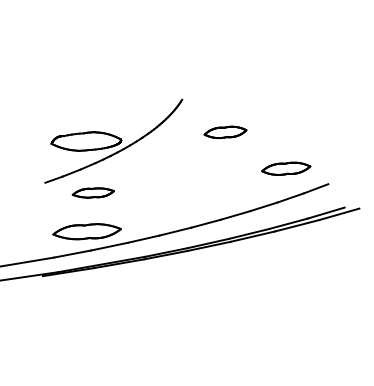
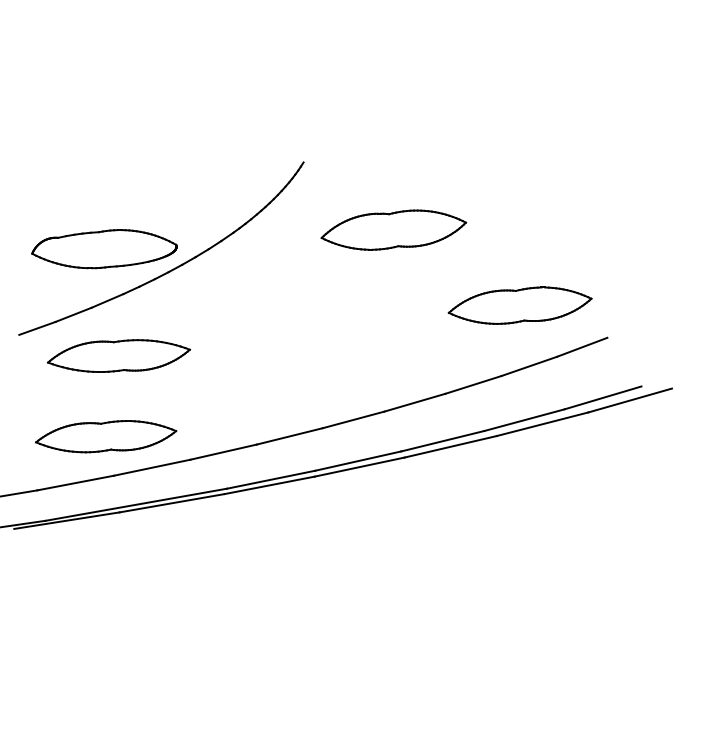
part: (225, 132) -> (393, 230), size x1.67
part: (285, 168) -> (518, 305), size x1.43
part: (93, 192) -> (119, 355), size x1.67

